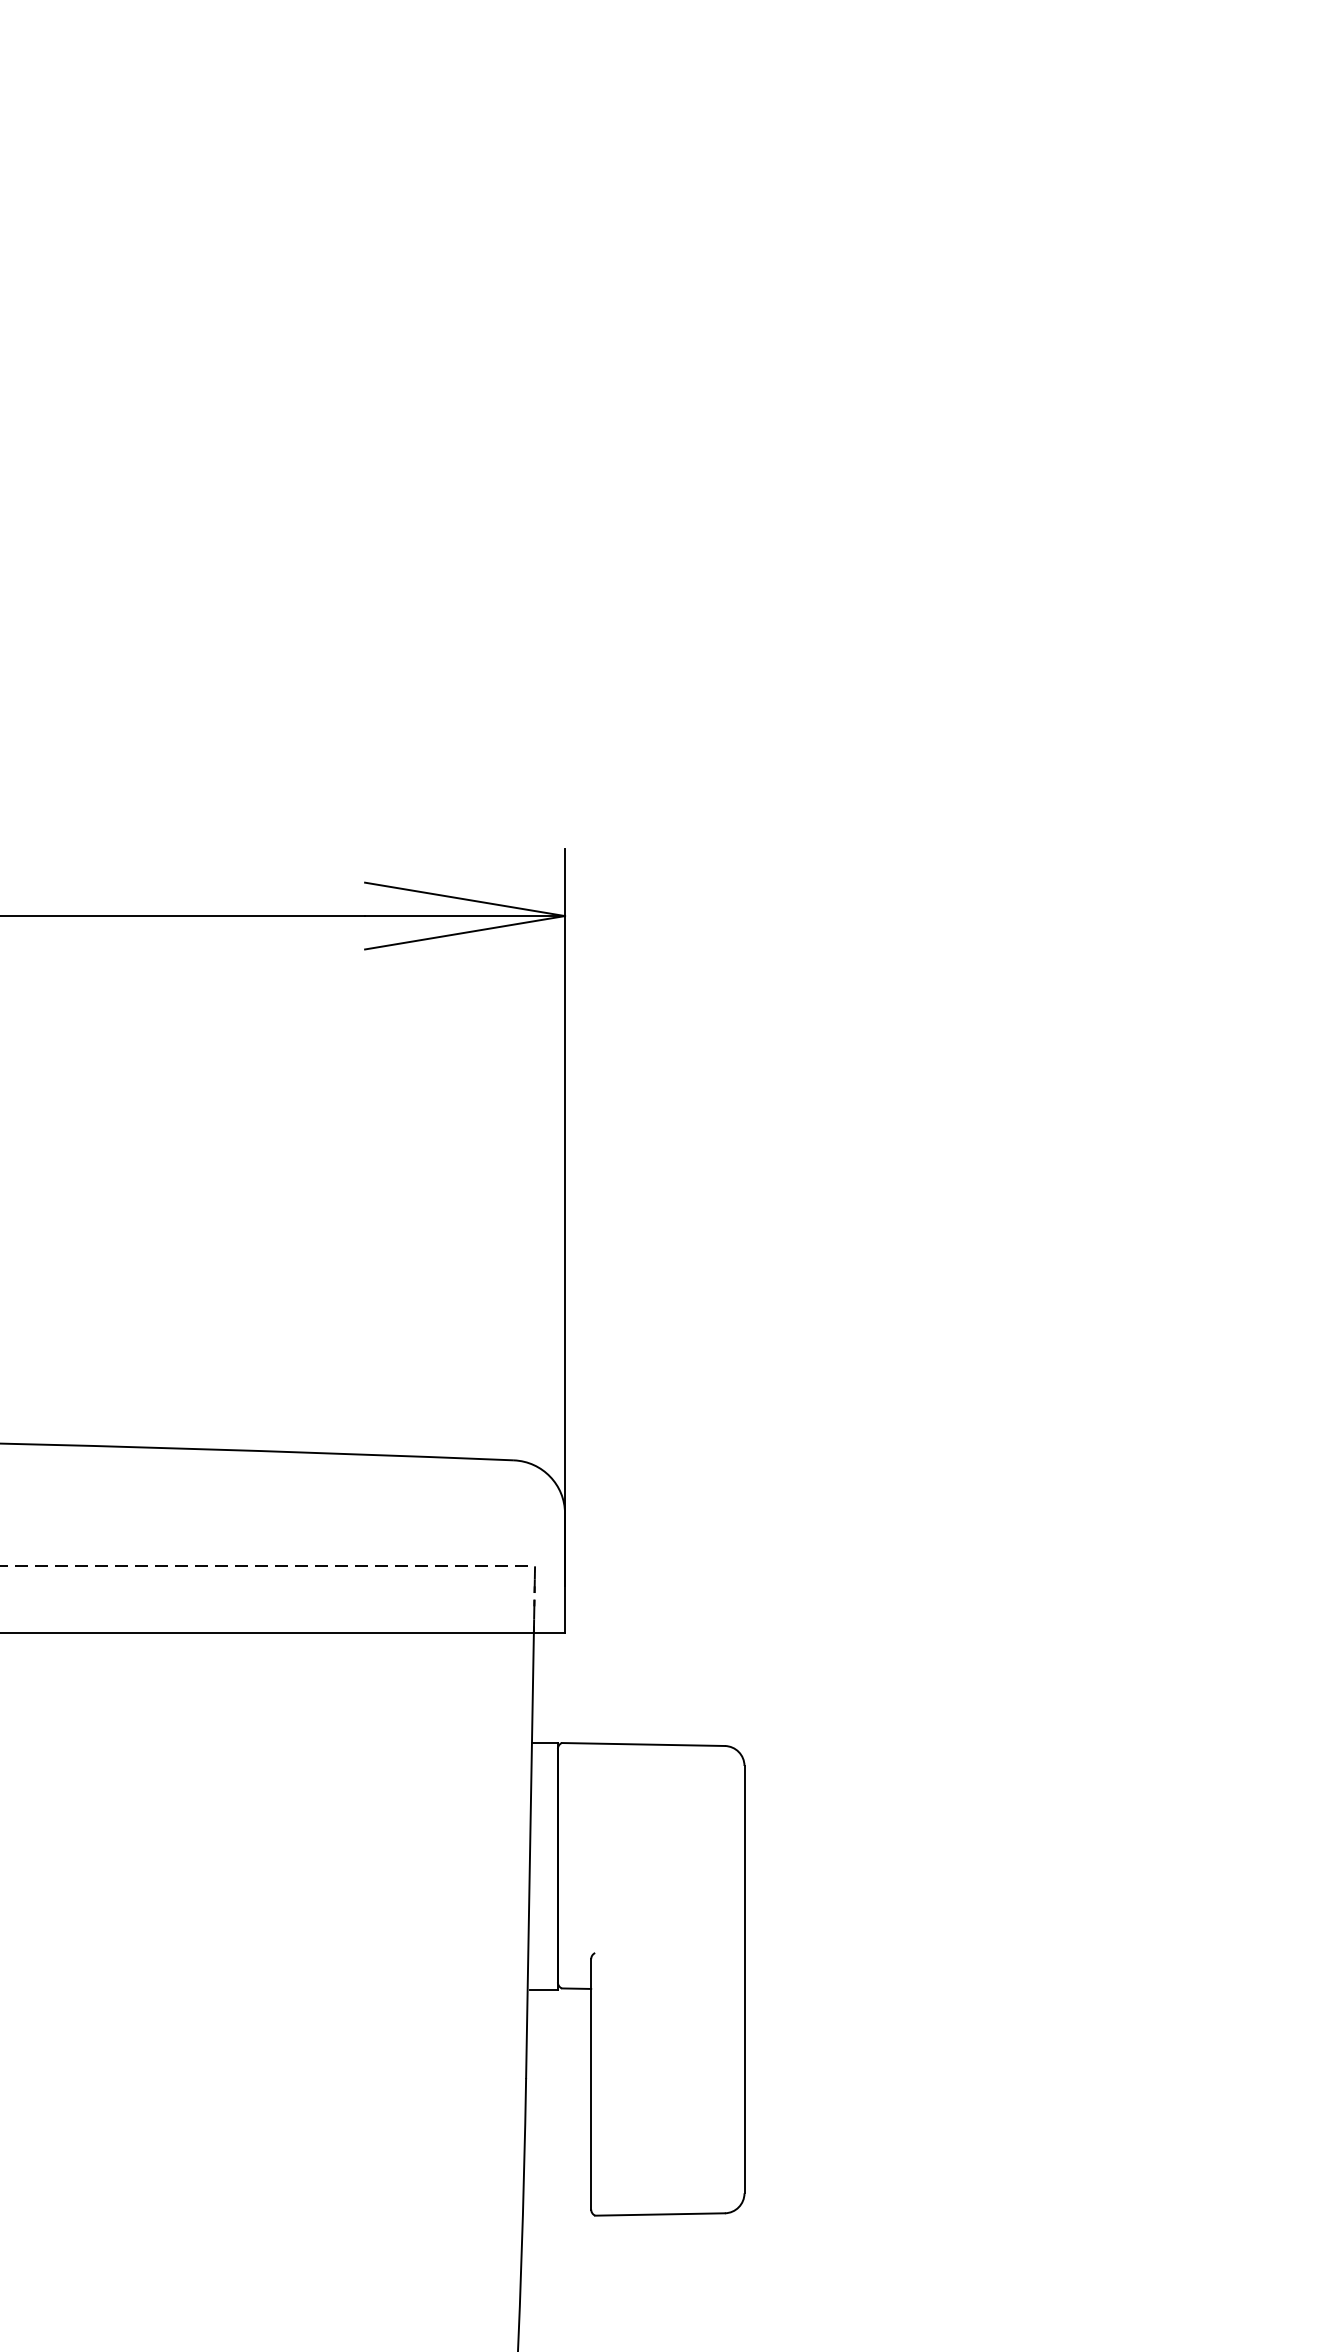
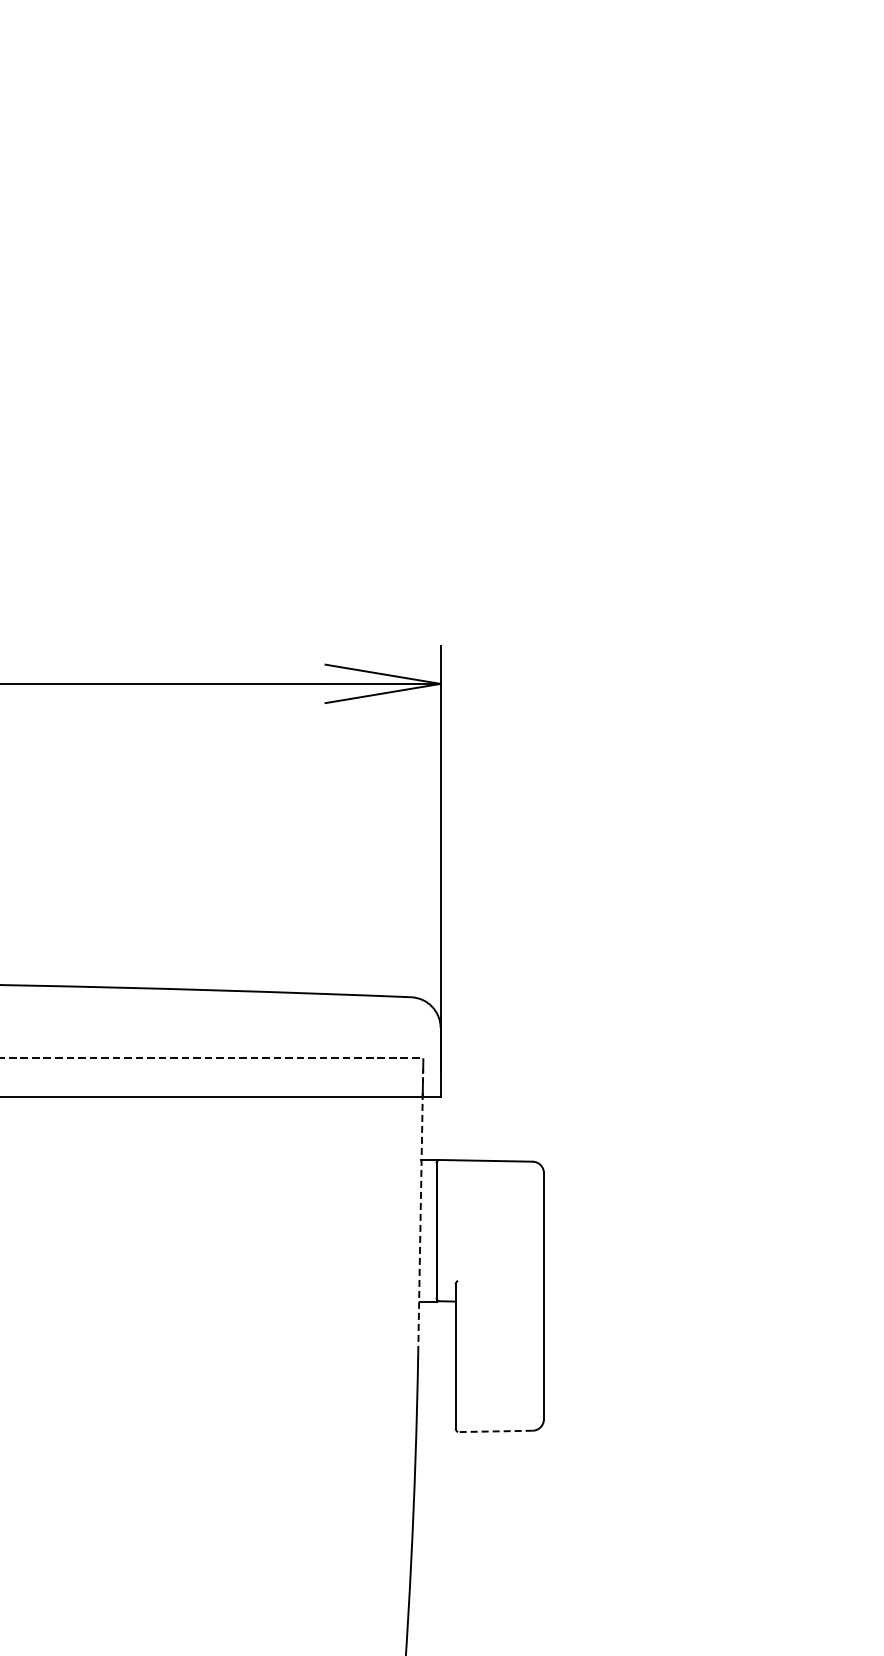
line: (530, 1855) -> (420, 1224), solid -> dashed
line: (658, 2214) -> (494, 1431), solid -> dashed

